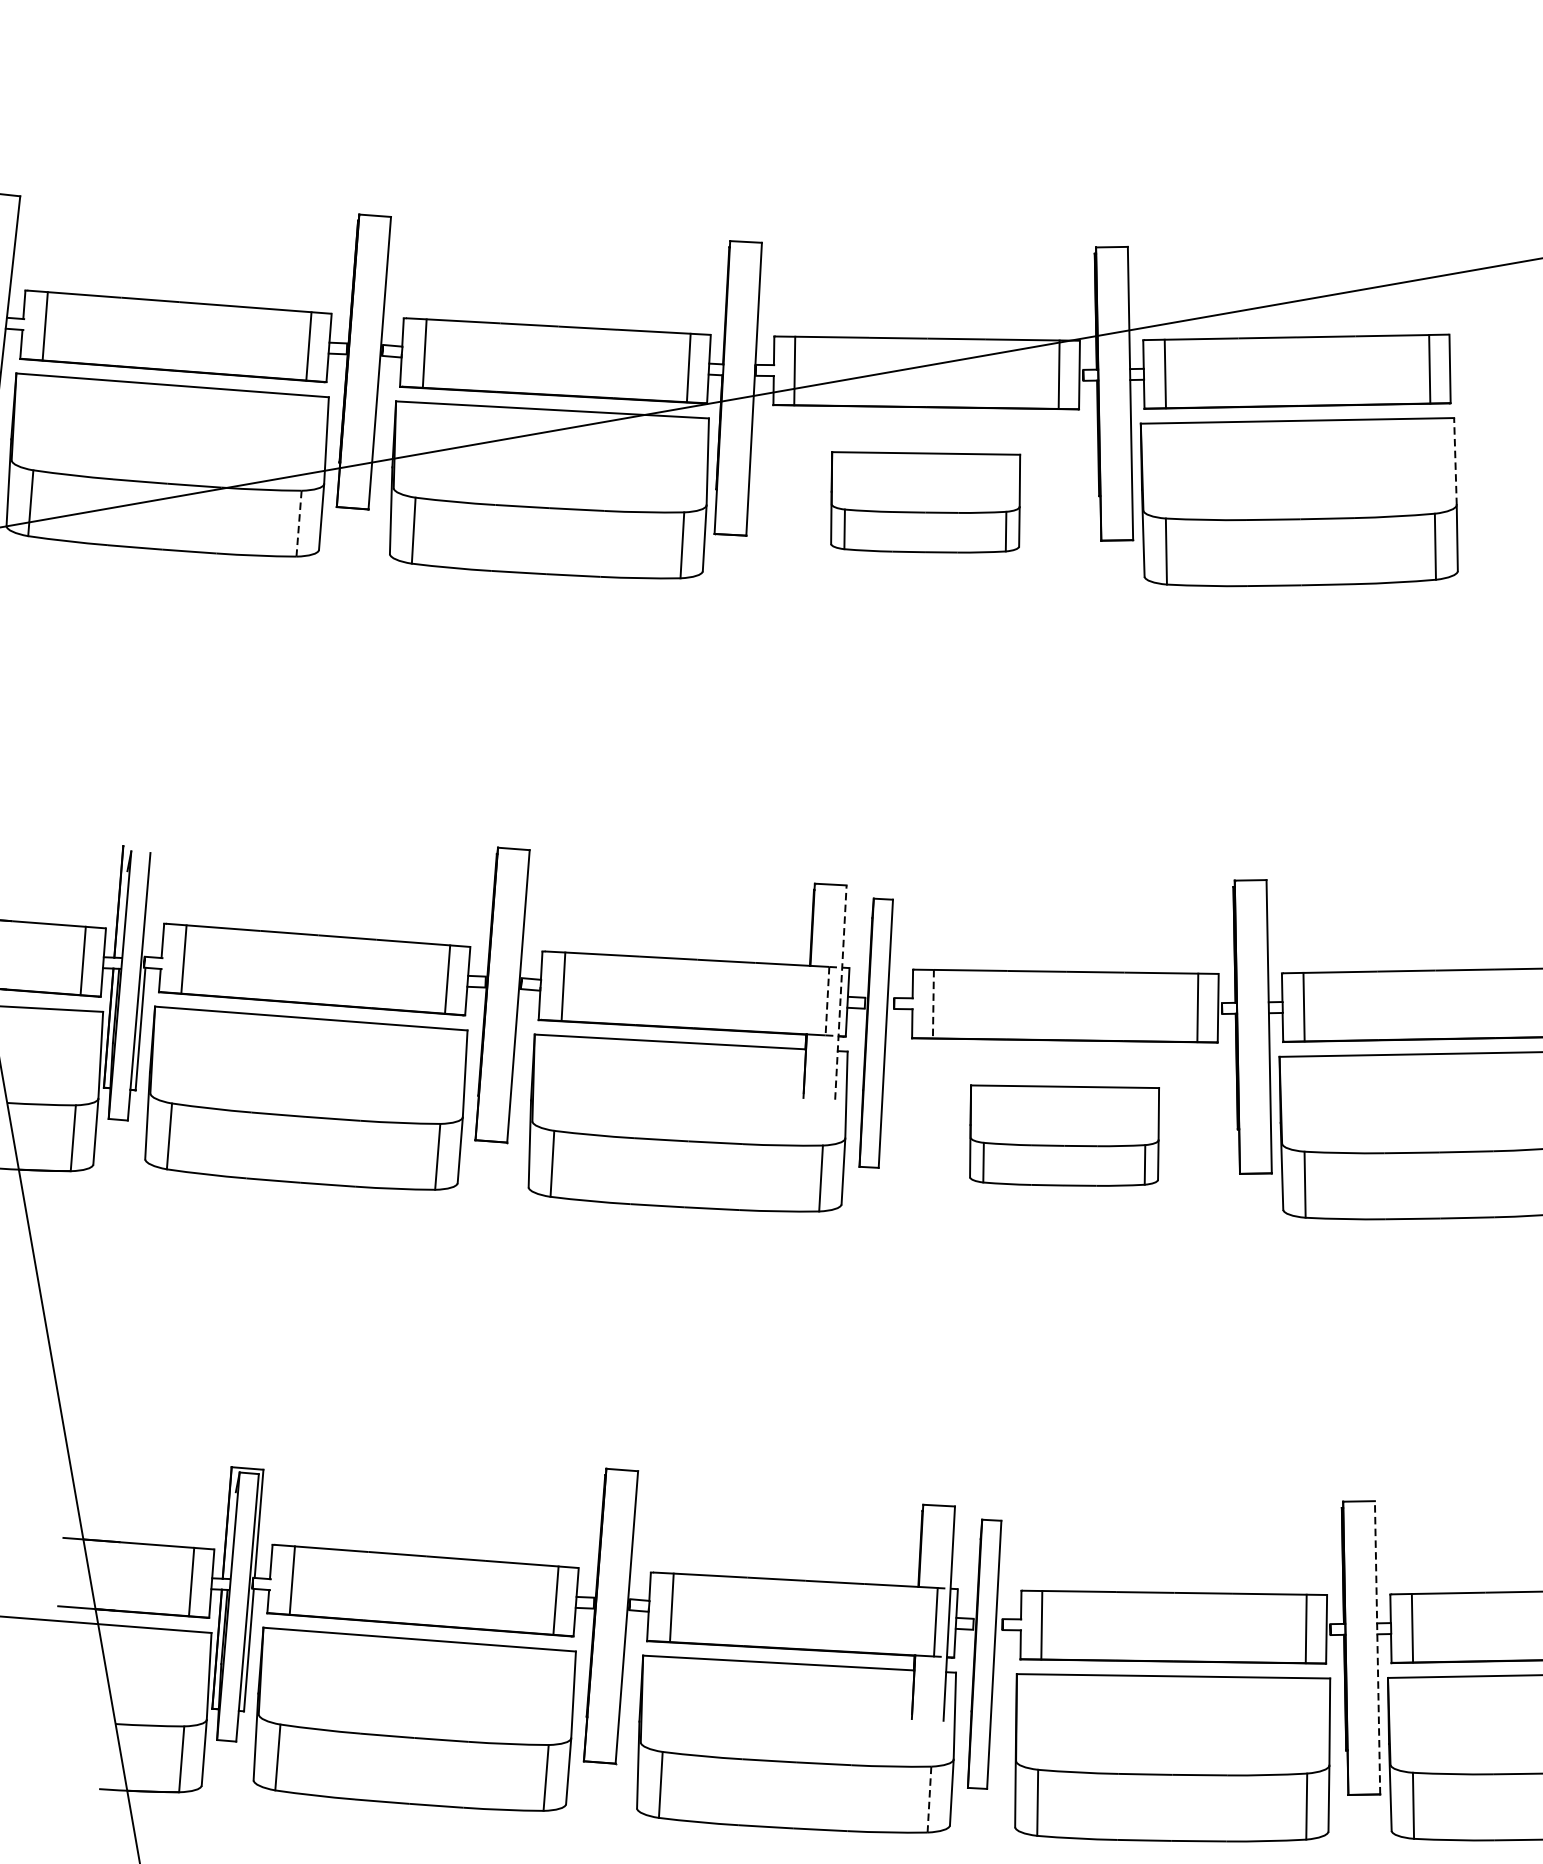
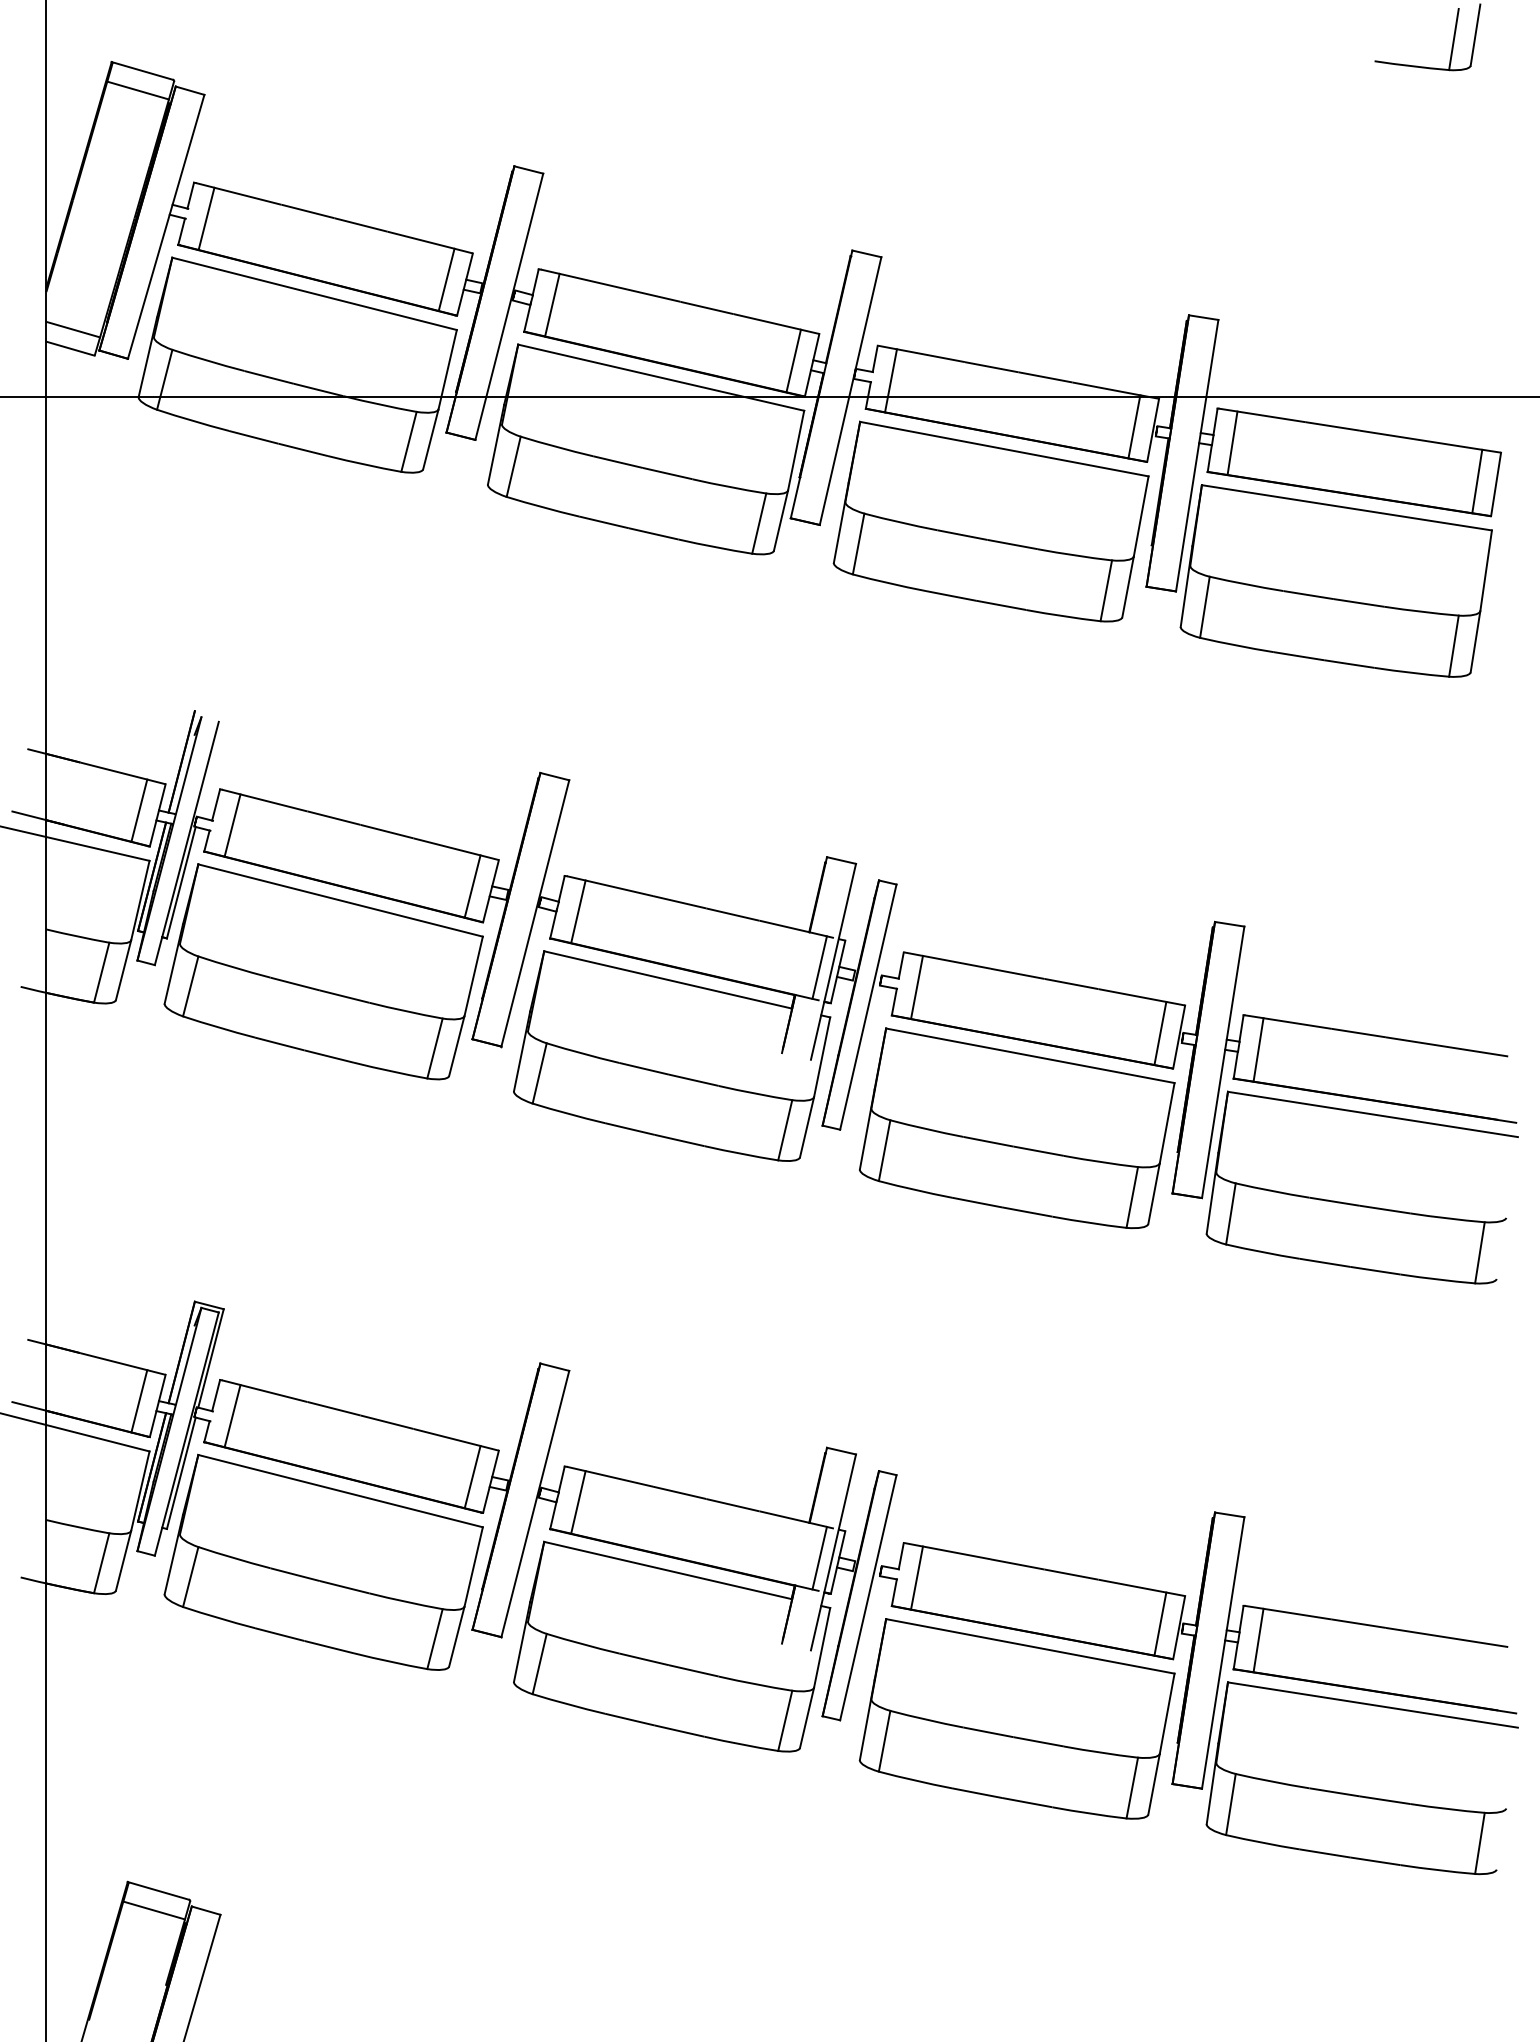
line: (1455, 461) -> (1486, 570), dashed -> solid
part: (925, 500) -> (990, 521), size x1.67
line: (299, 523) -> (409, 441), dashed -> solid
line: (840, 992) -> (833, 961), dashed -> solid
line: (827, 1002) -> (819, 968), dashed -> solid
line: (932, 1004) -> (916, 987), dashed -> solid
part: (1064, 1134) -> (1017, 1128), size x1.67
line: (1377, 1647) -> (1223, 1652), dashed -> solid
line: (929, 1799) -> (785, 1720), dashed -> solid

